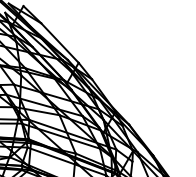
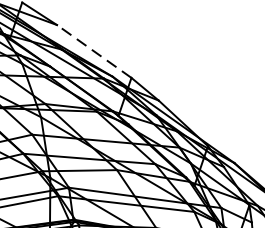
line: (59, 42) -> (93, 50), solid -> dashed

